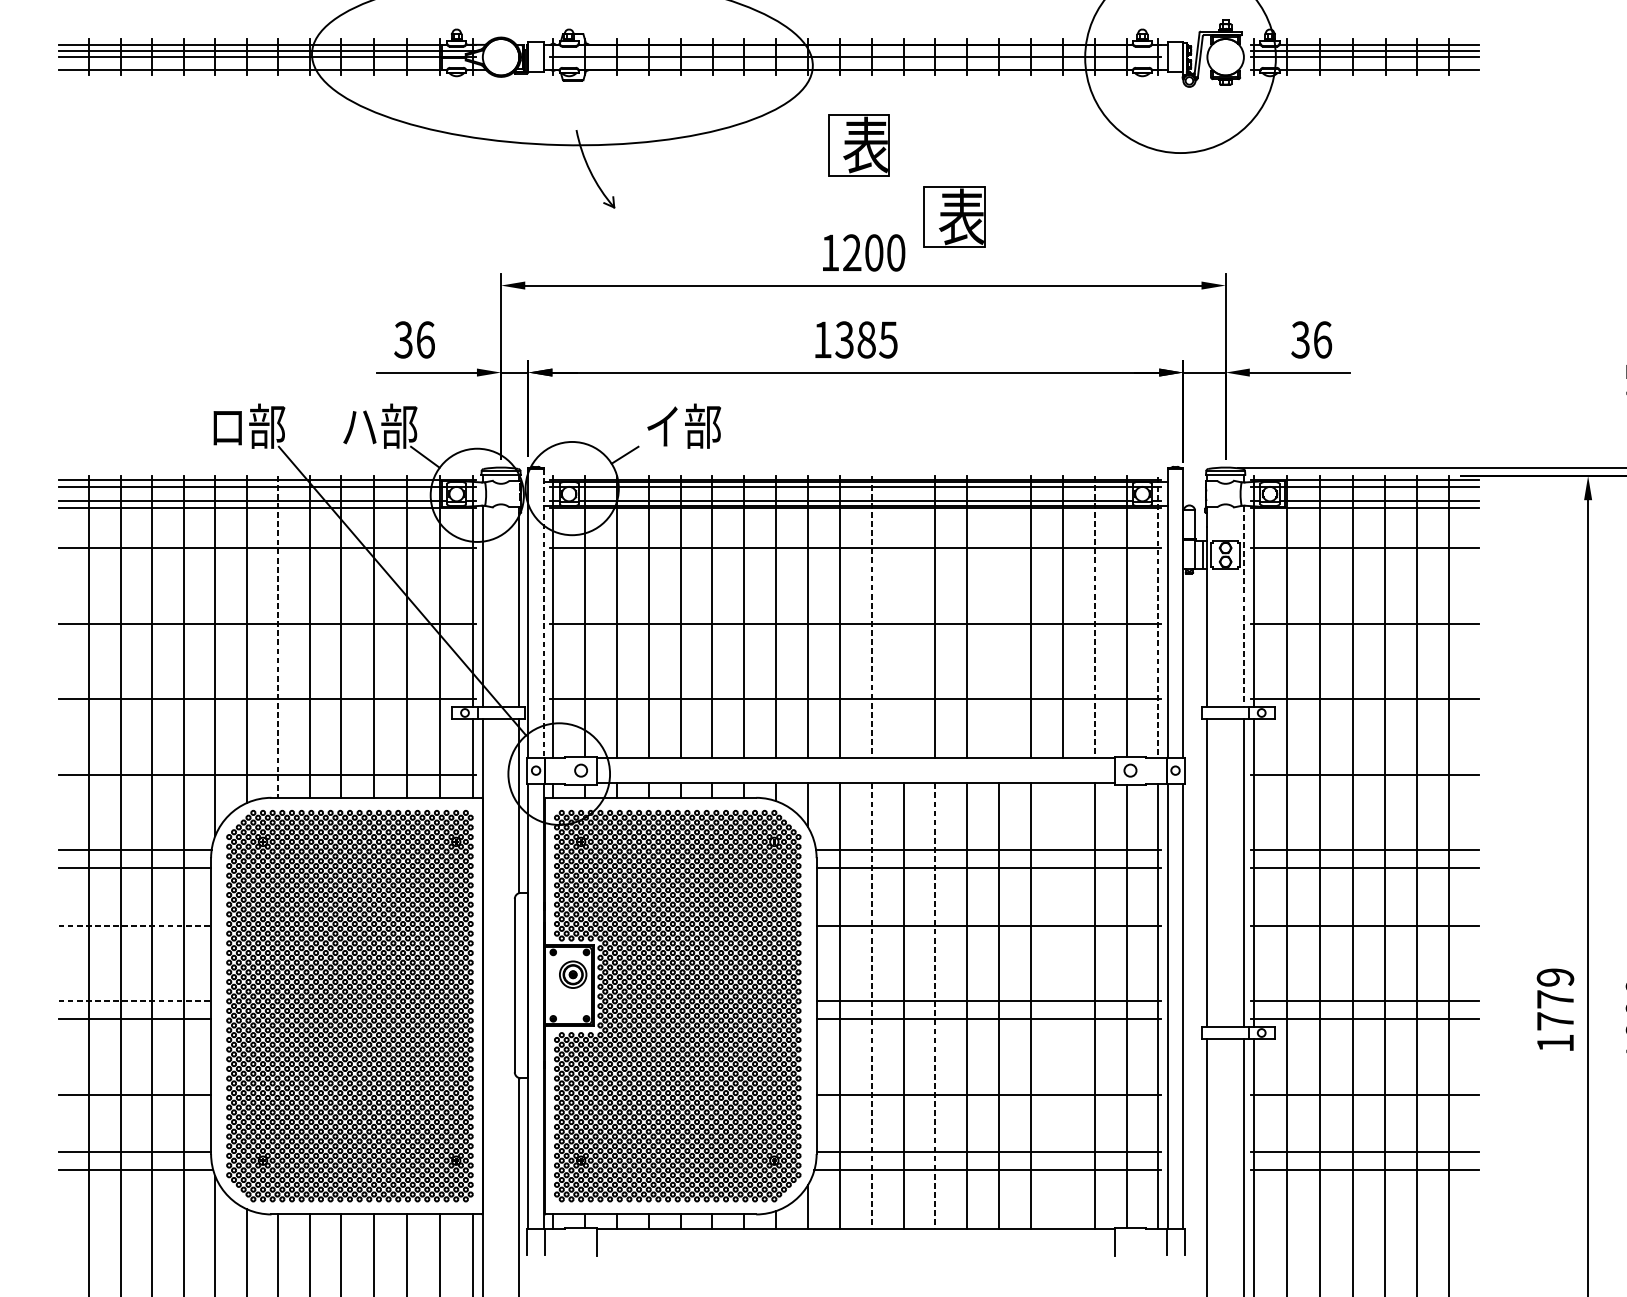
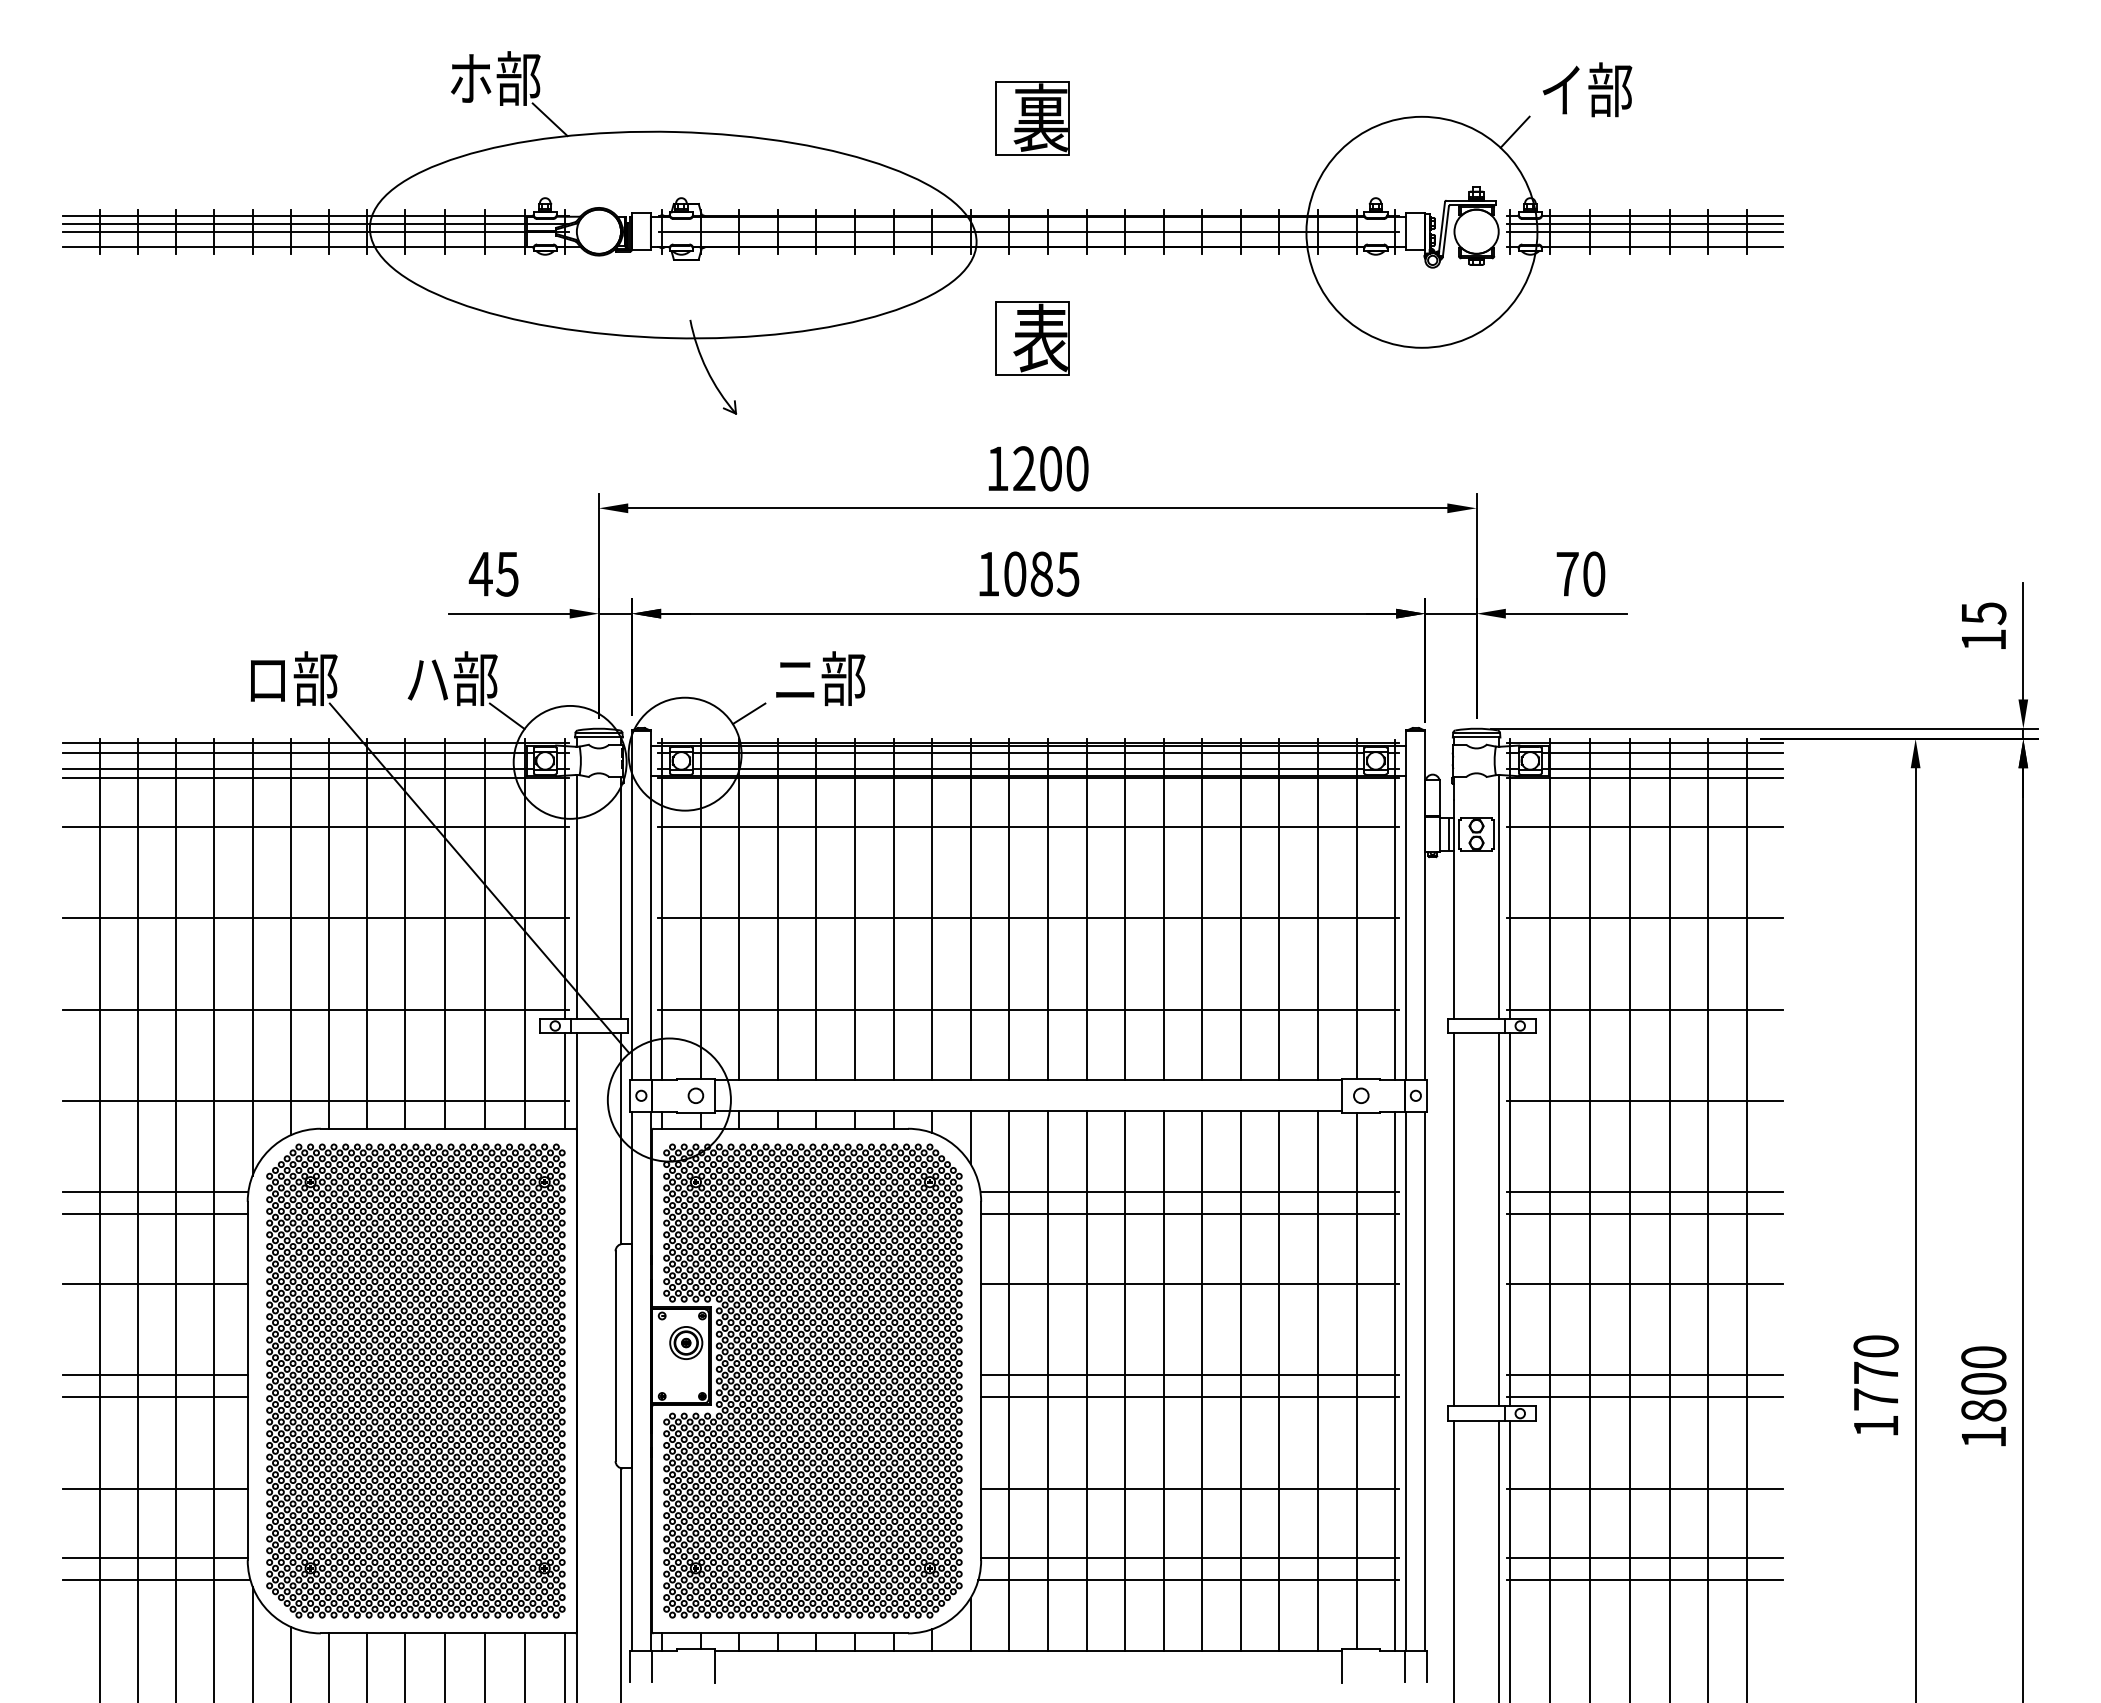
part: (954, 217) -> (1148, 425), removed
text: (414, 339) -> (493, 573), 36 -> 45
text: (844, 339) -> (1014, 573), 1385 -> 1085
text: (1311, 339) -> (1580, 573), 36 -> 70
text: (663, 426) -> (795, 678), イ部 -> ニ部
line: (1243, 606) -> (1498, 896), dashed -> solid
line: (543, 613) -> (650, 905), dashed -> solid
line: (871, 616) -> (1047, 909), dashed -> solid
line: (903, 616) -> (1086, 909), added
line: (999, 616) -> (1202, 909), added
line: (1094, 616) -> (1317, 909), dashed -> solid
line: (1158, 617) -> (1395, 910), dashed -> solid
line: (278, 636) -> (329, 933), dashed -> solid
line: (134, 925) -> (155, 1283), dashed -> solid
text: (1554, 977) -> (1875, 1346), 1779 -> 1770
line: (134, 1001) -> (155, 1375), dashed -> solid
line: (1062, 1005) -> (1279, 1380), added
line: (871, 1006) -> (1047, 1381), dashed -> solid
line: (935, 1006) -> (1125, 1381), dashed -> solid

